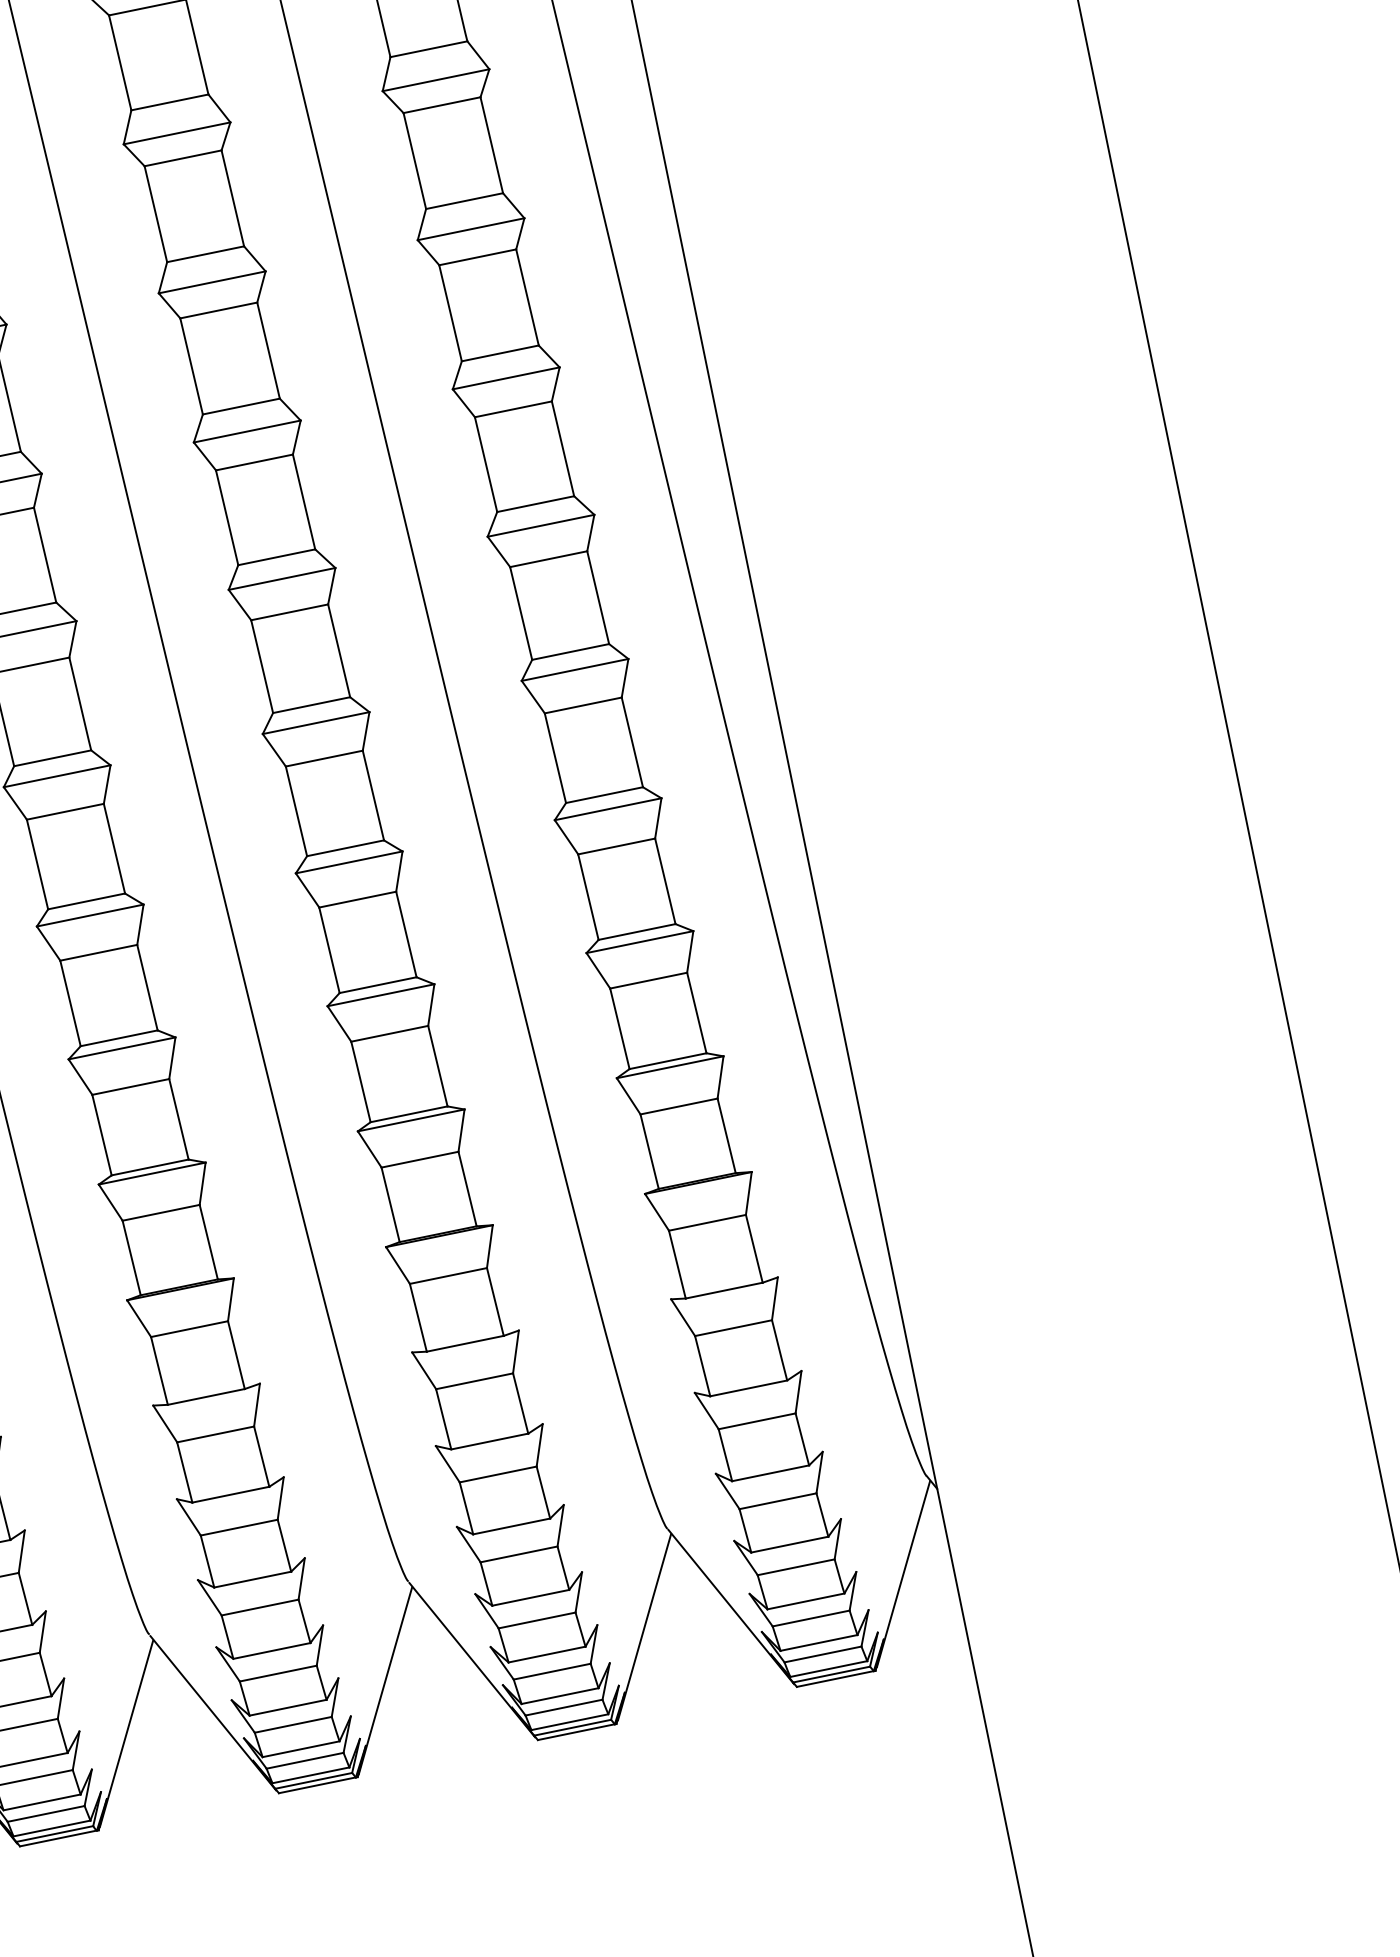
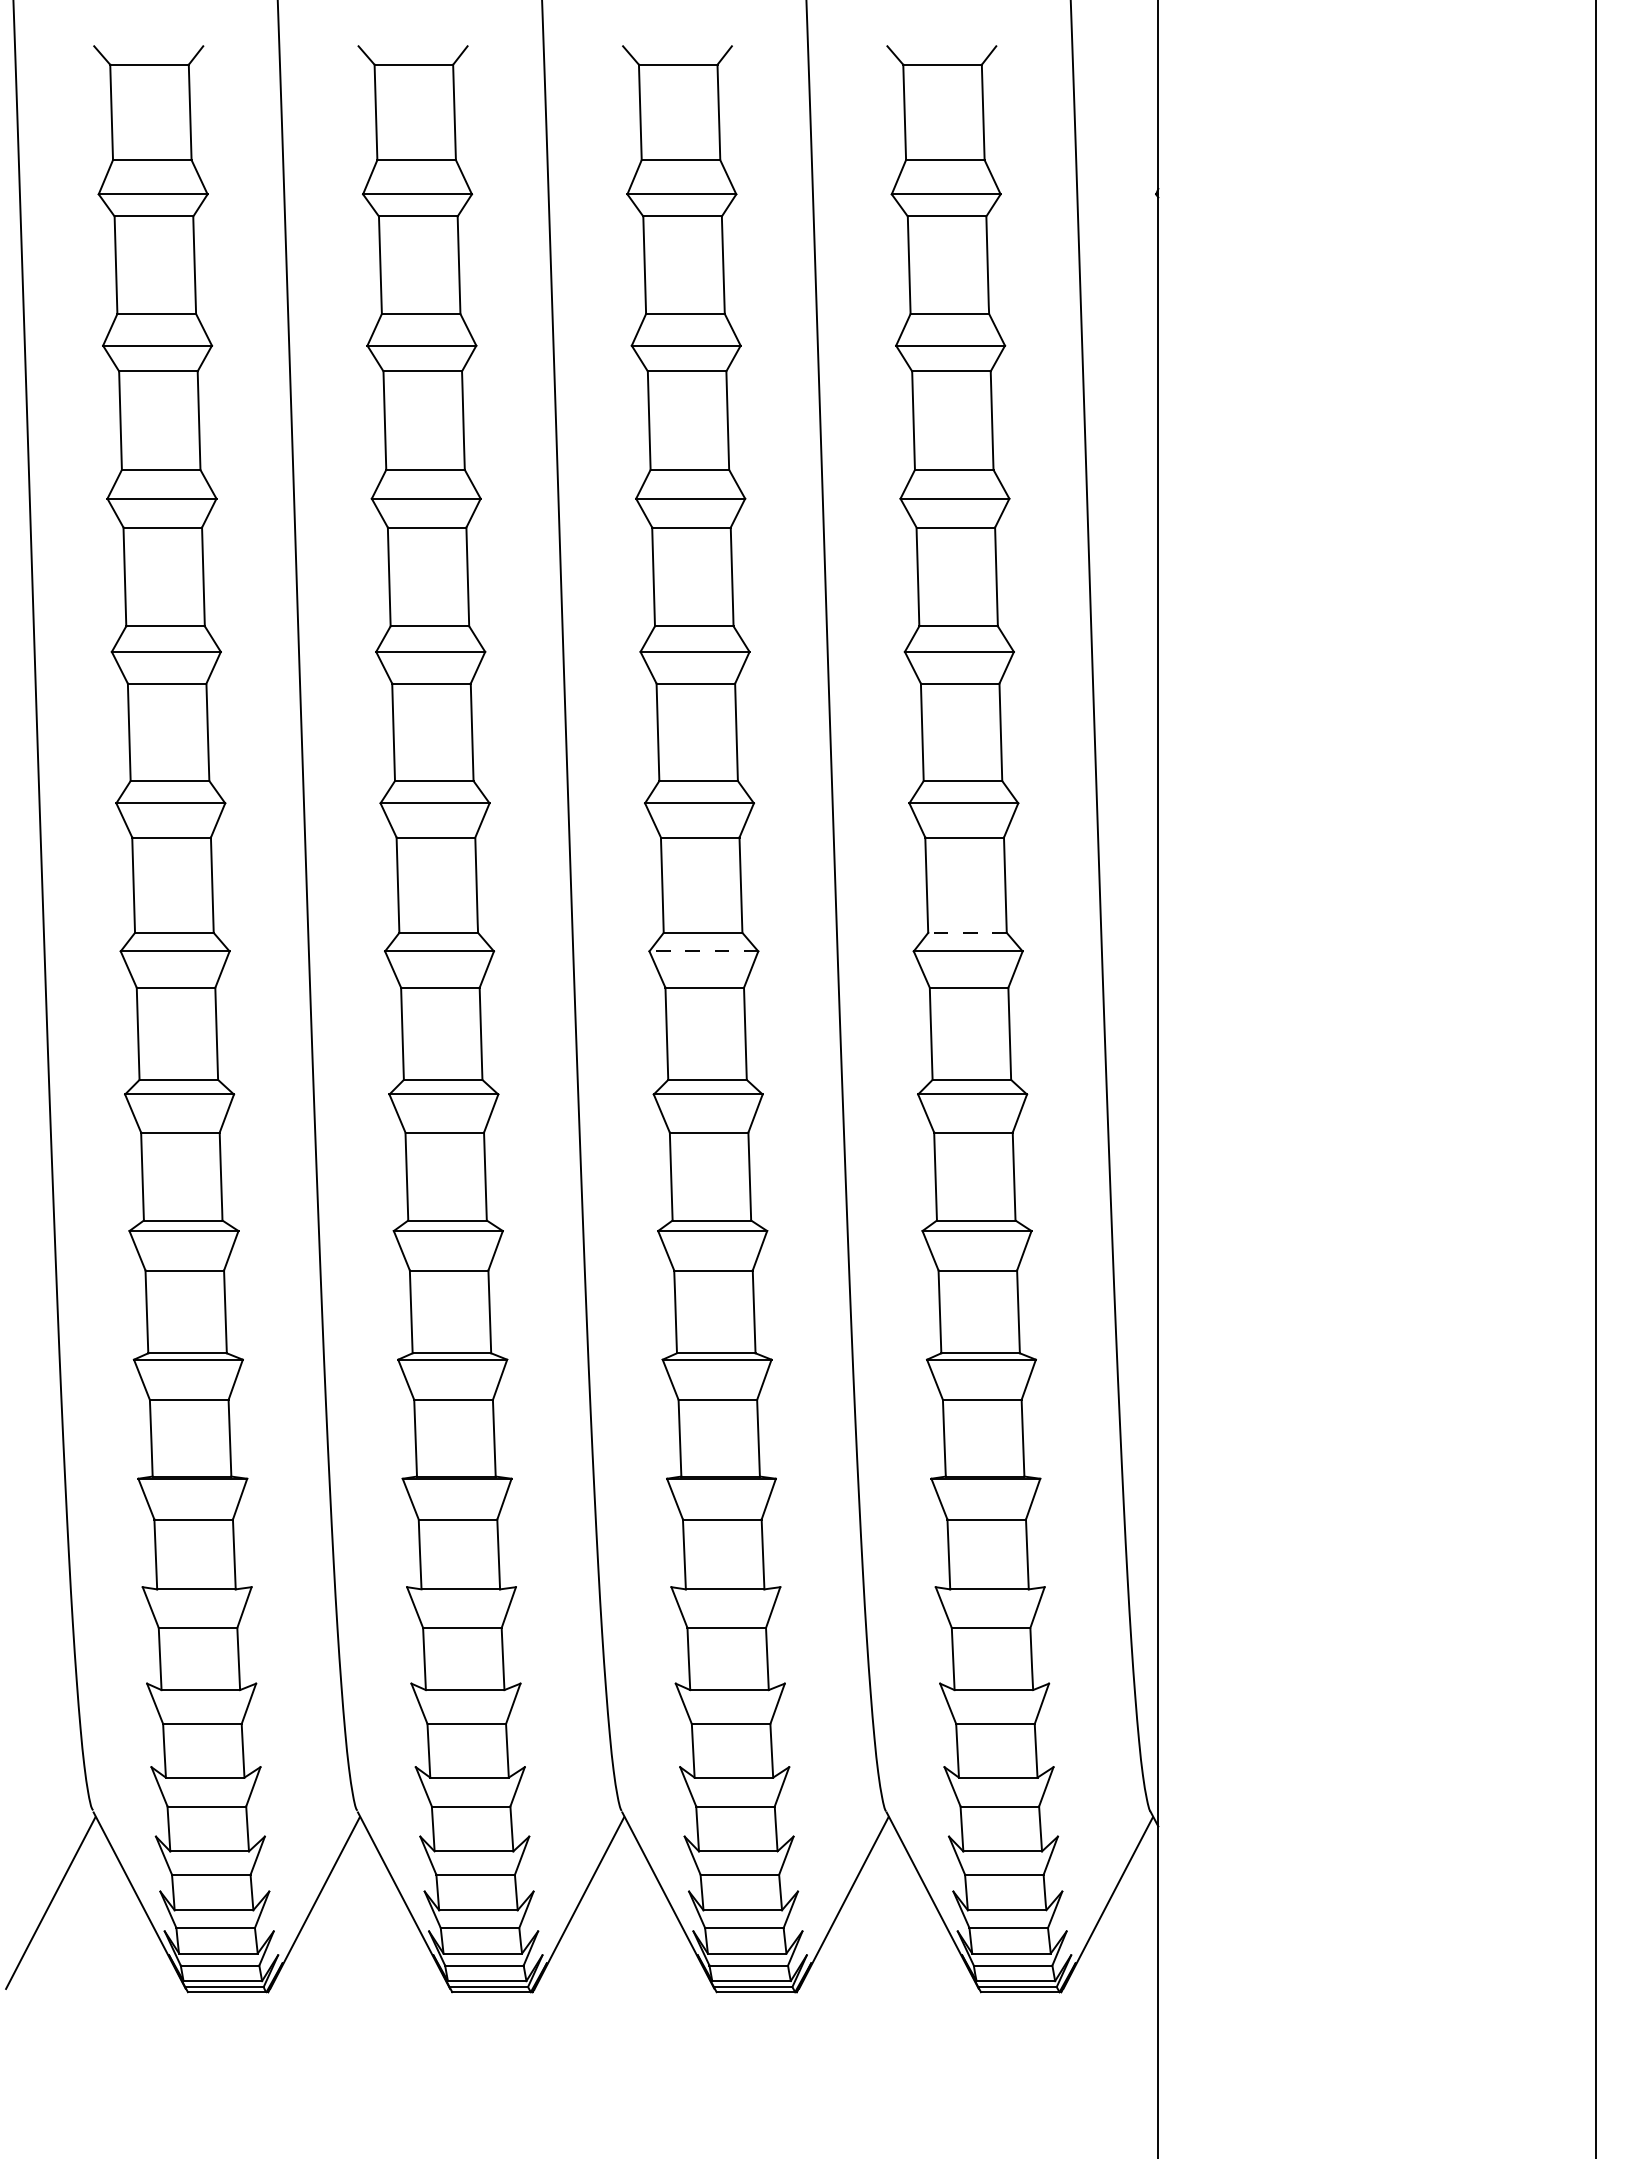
line: (570, 651) -> (967, 932), solid -> dashed
line: (315, 723) -> (703, 951), solid -> dashed

